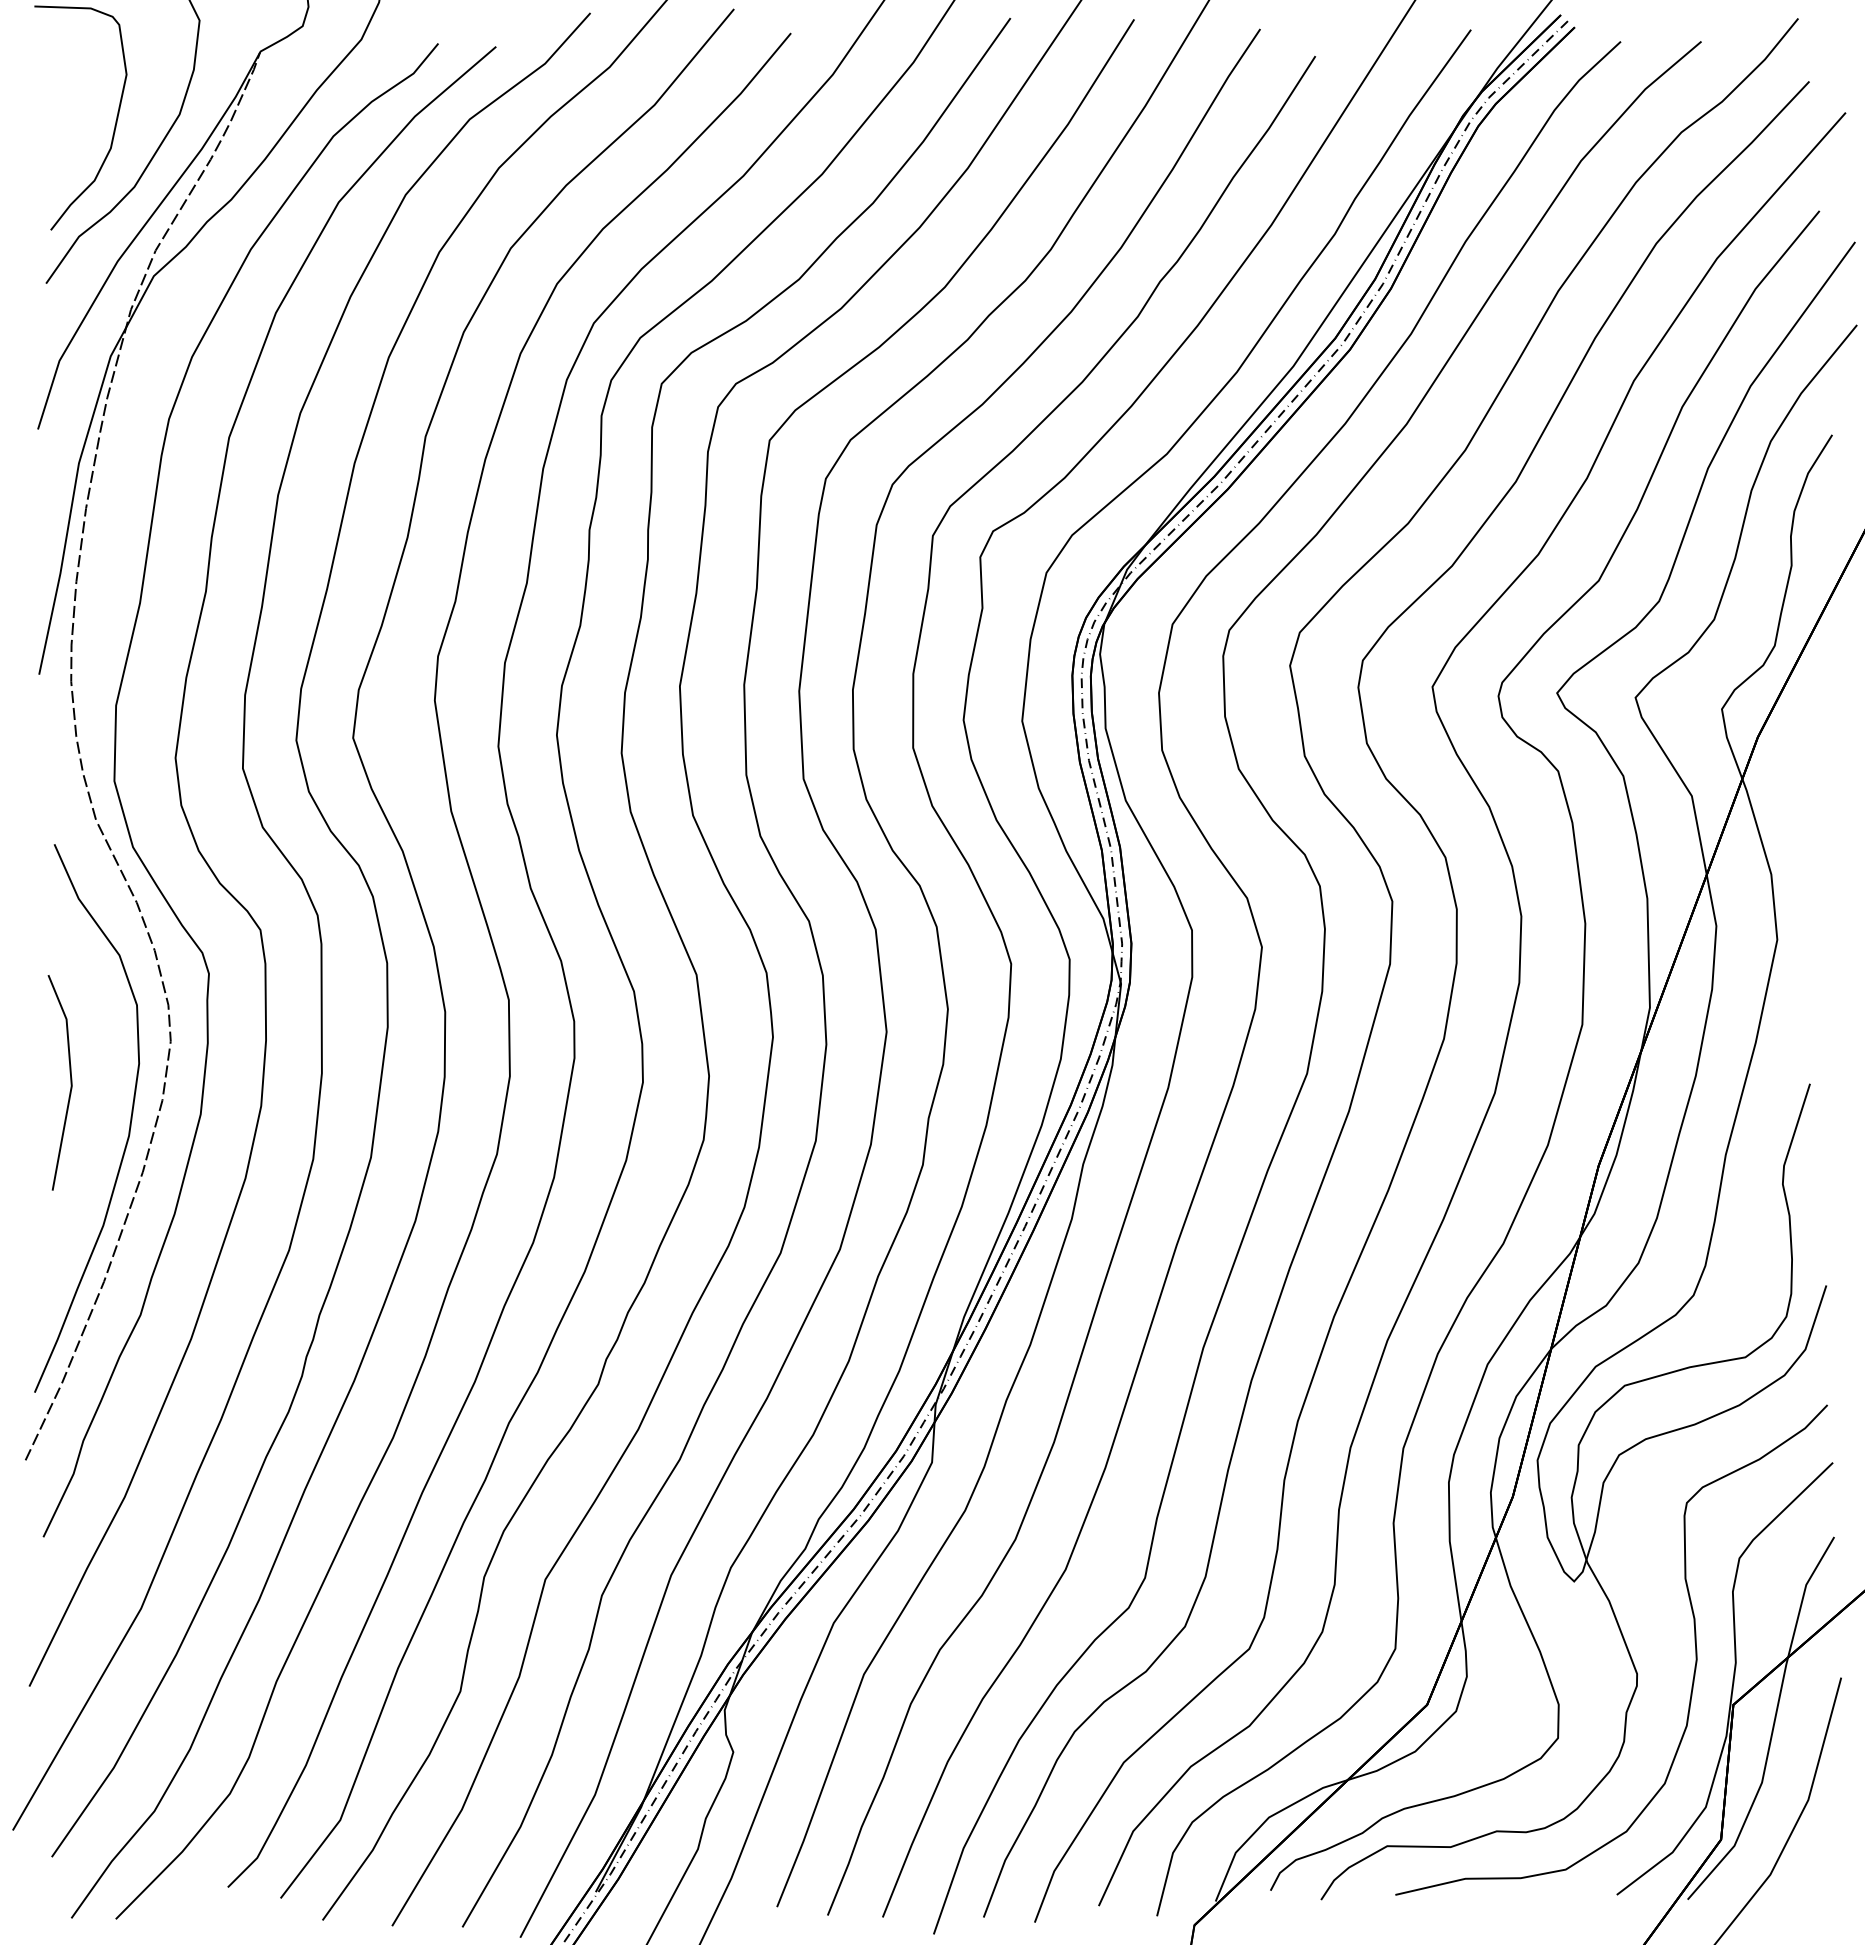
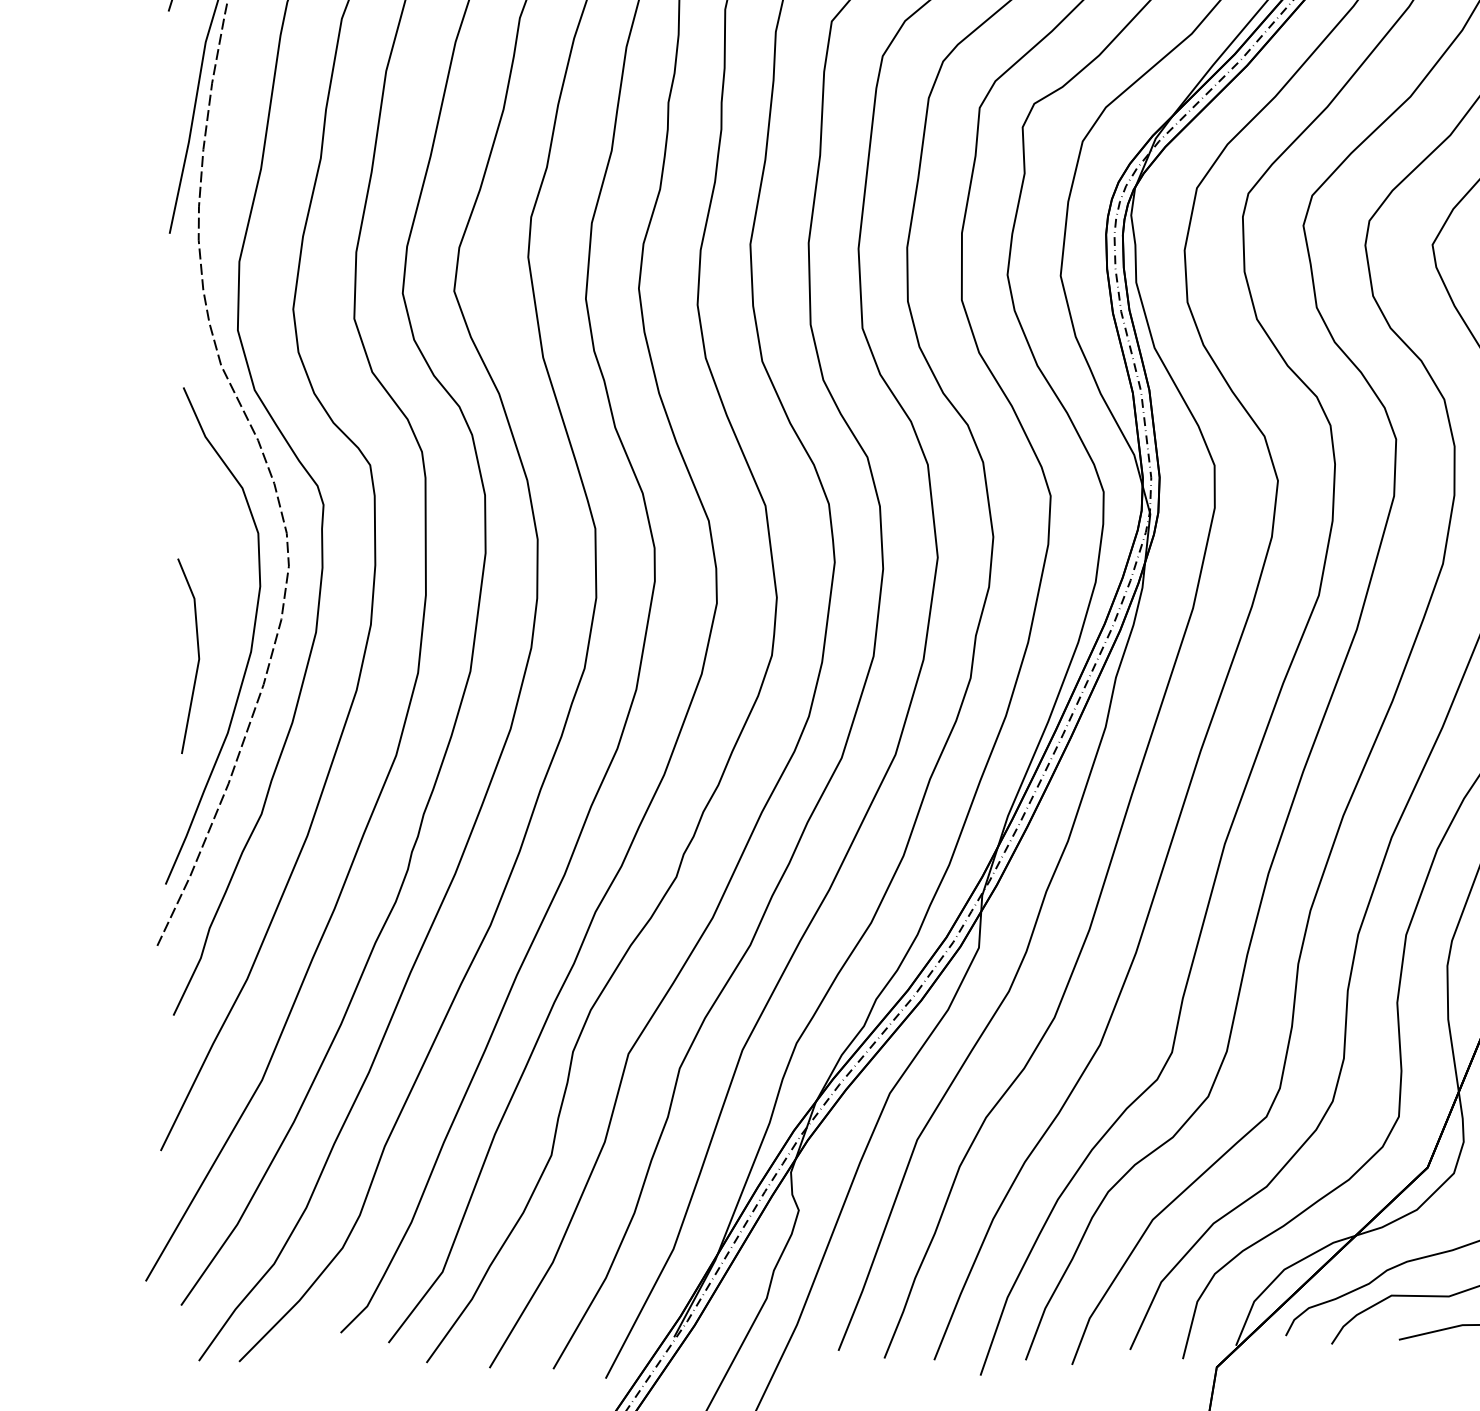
line: (70, 1082) -> (198, 655), moved

